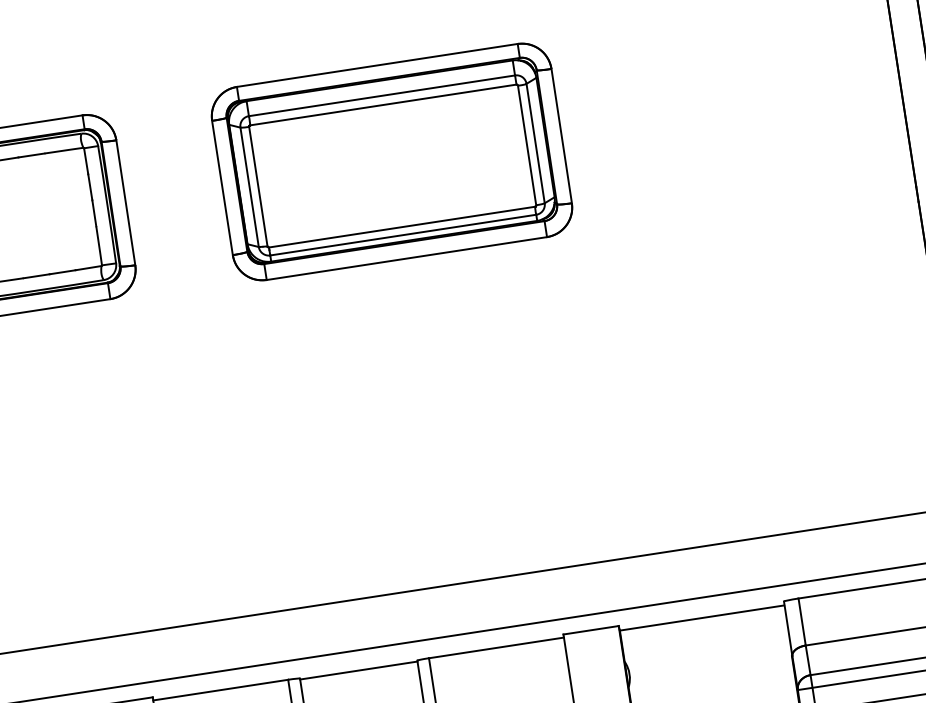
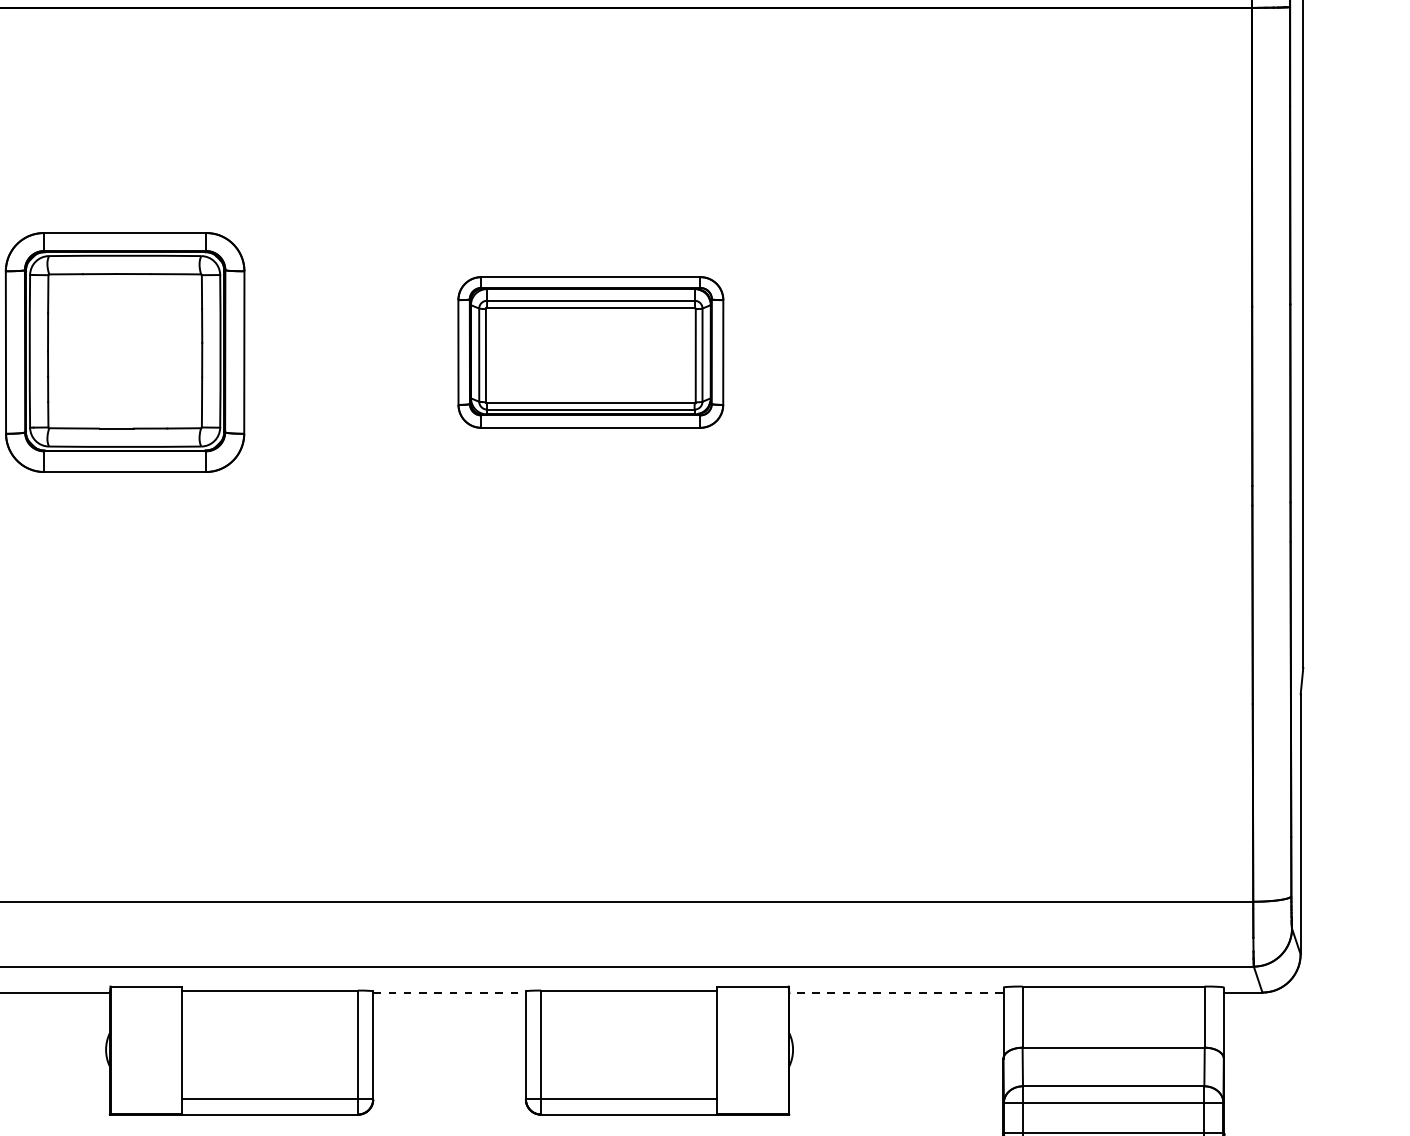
part: (391, 162) -> (590, 352), size x0.6
line: (702, 617) -> (896, 992), solid -> dashed
line: (359, 670) -> (450, 992), solid -> dashed

